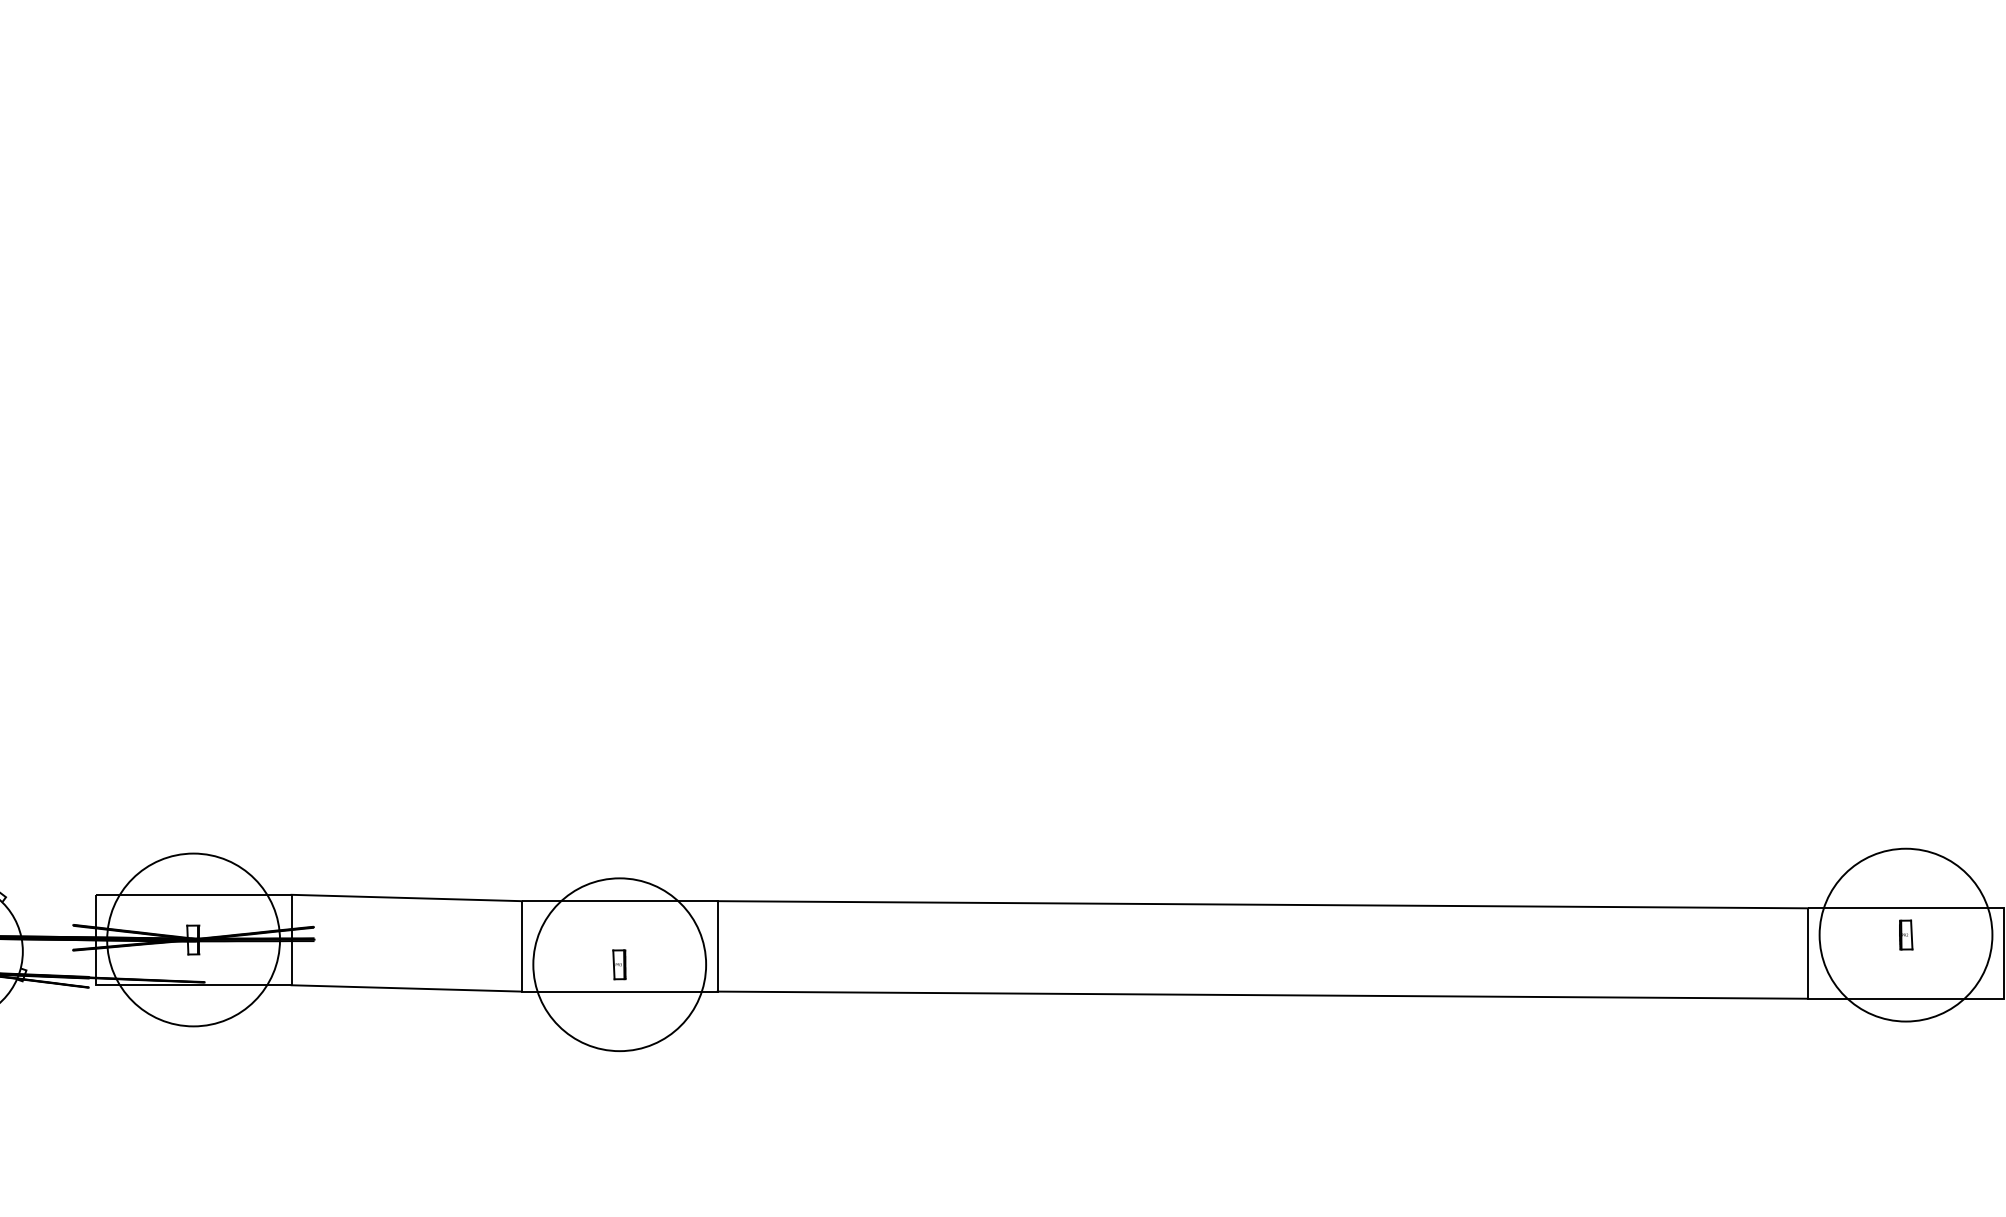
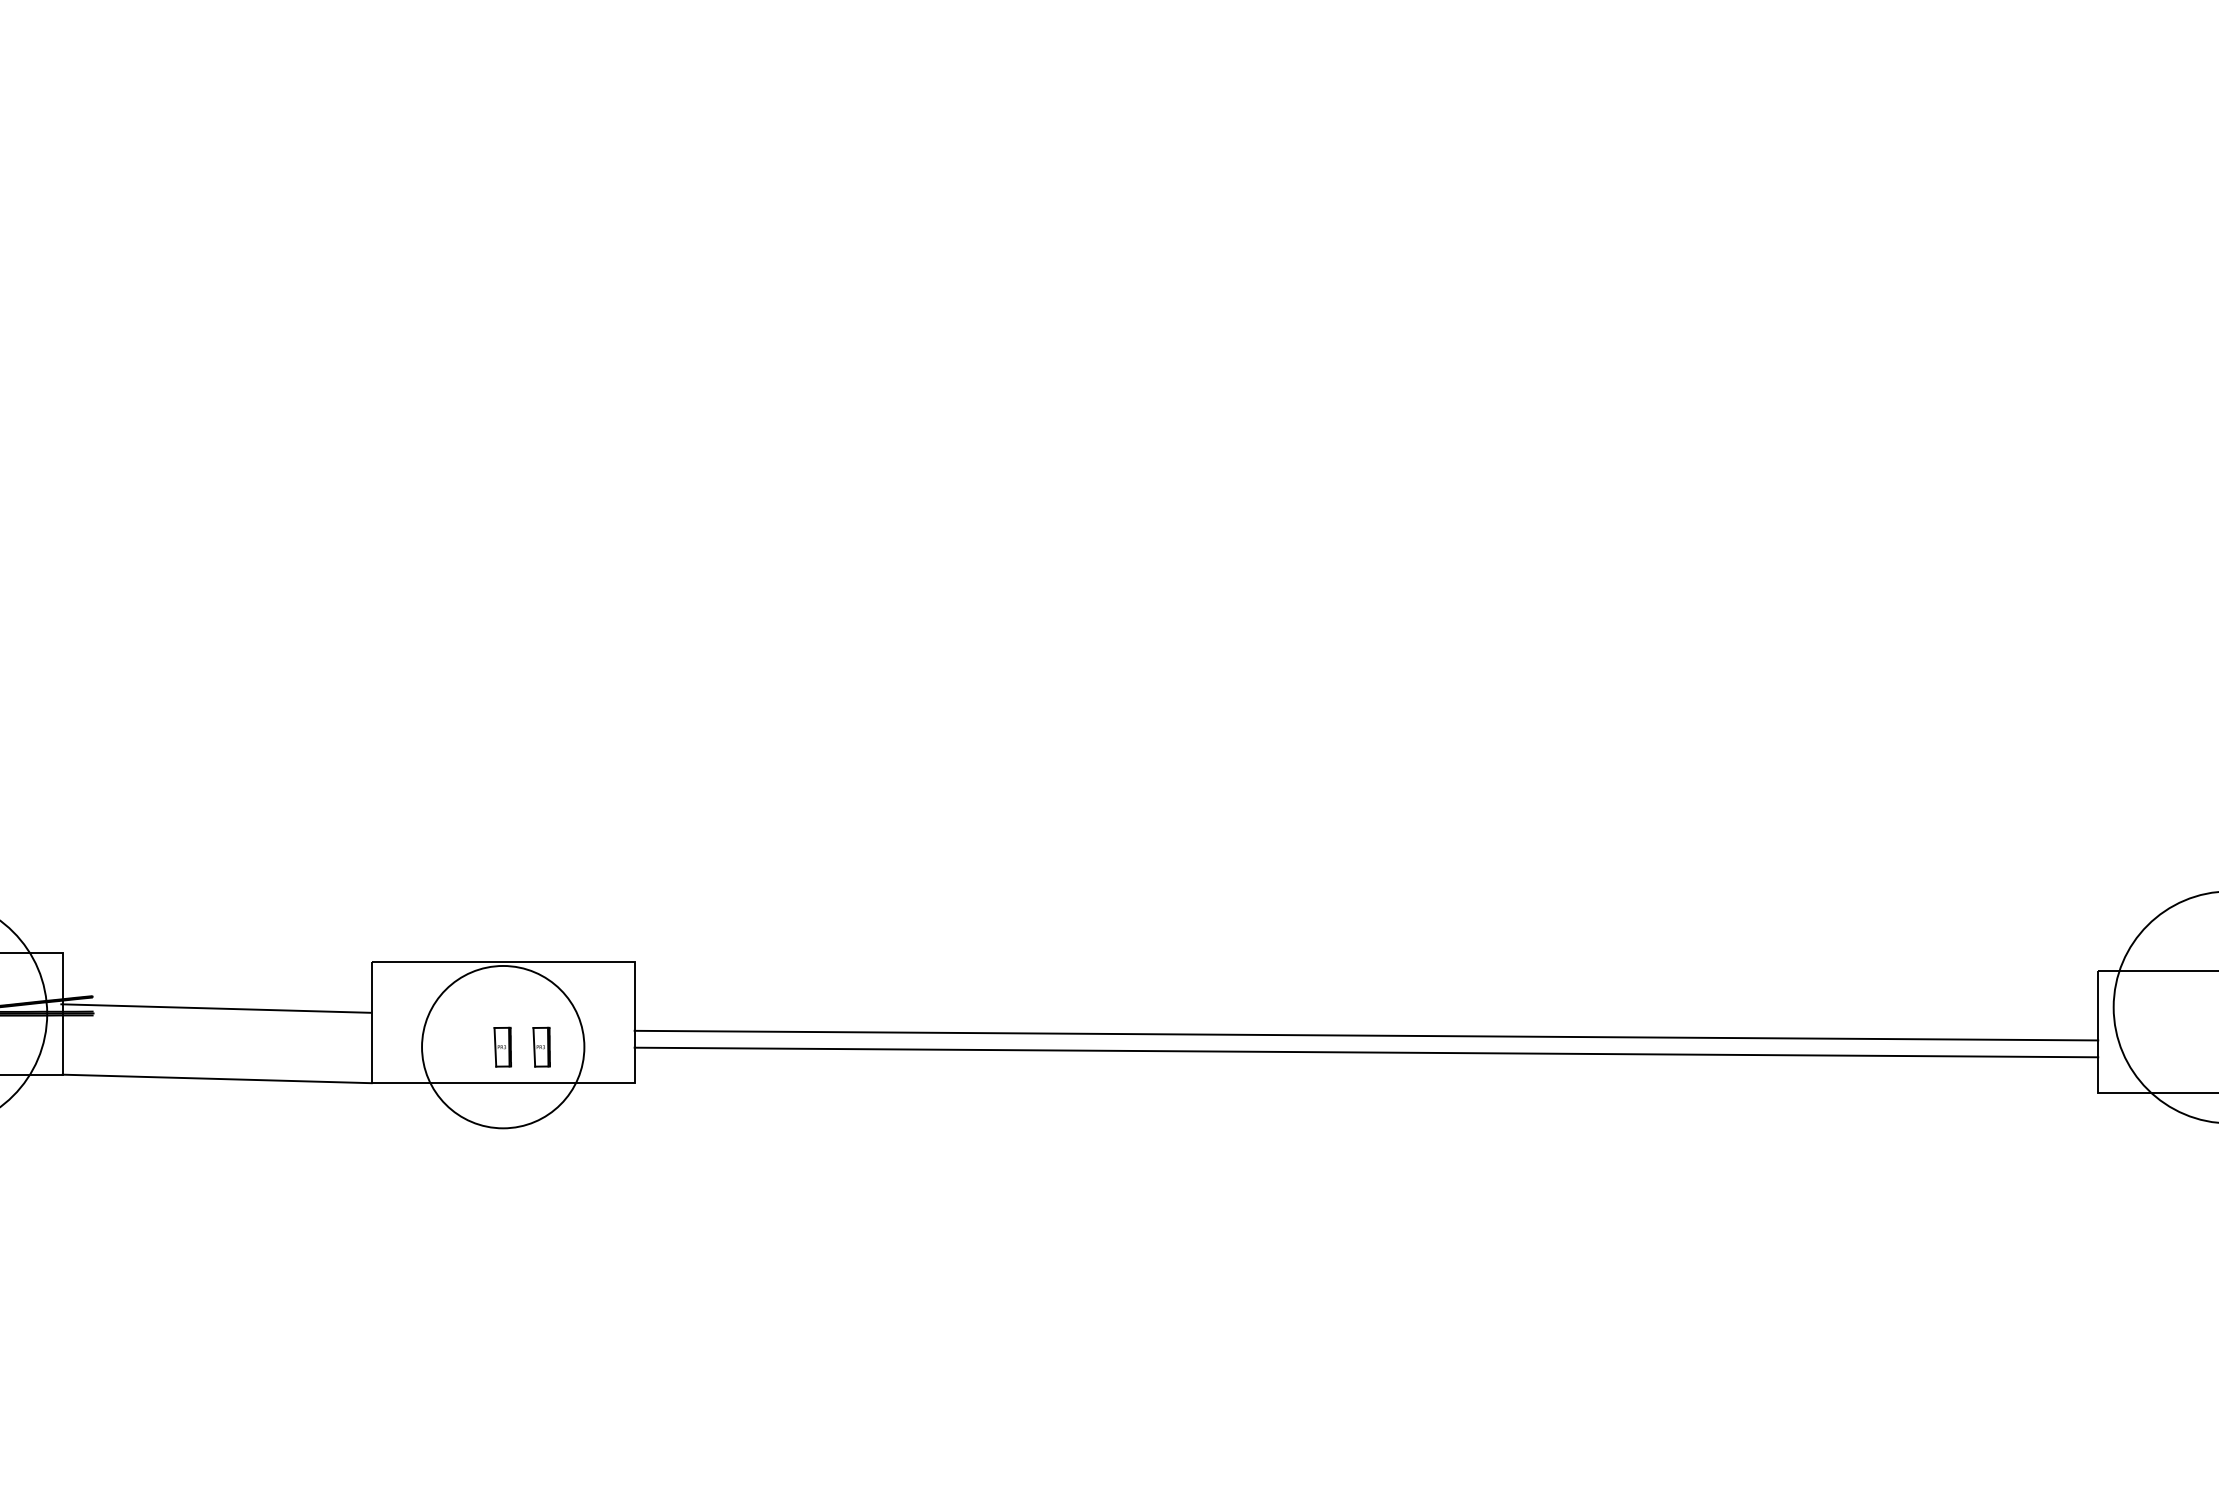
line: (406, 897) -> (215, 1007), moved
line: (1262, 904) -> (1365, 1052), moved
circle: (619, 964) -> (502, 1046), size x0.7
part: (648, 964) -> (541, 1046), added
line: (1262, 994) -> (1365, 1034), moved

